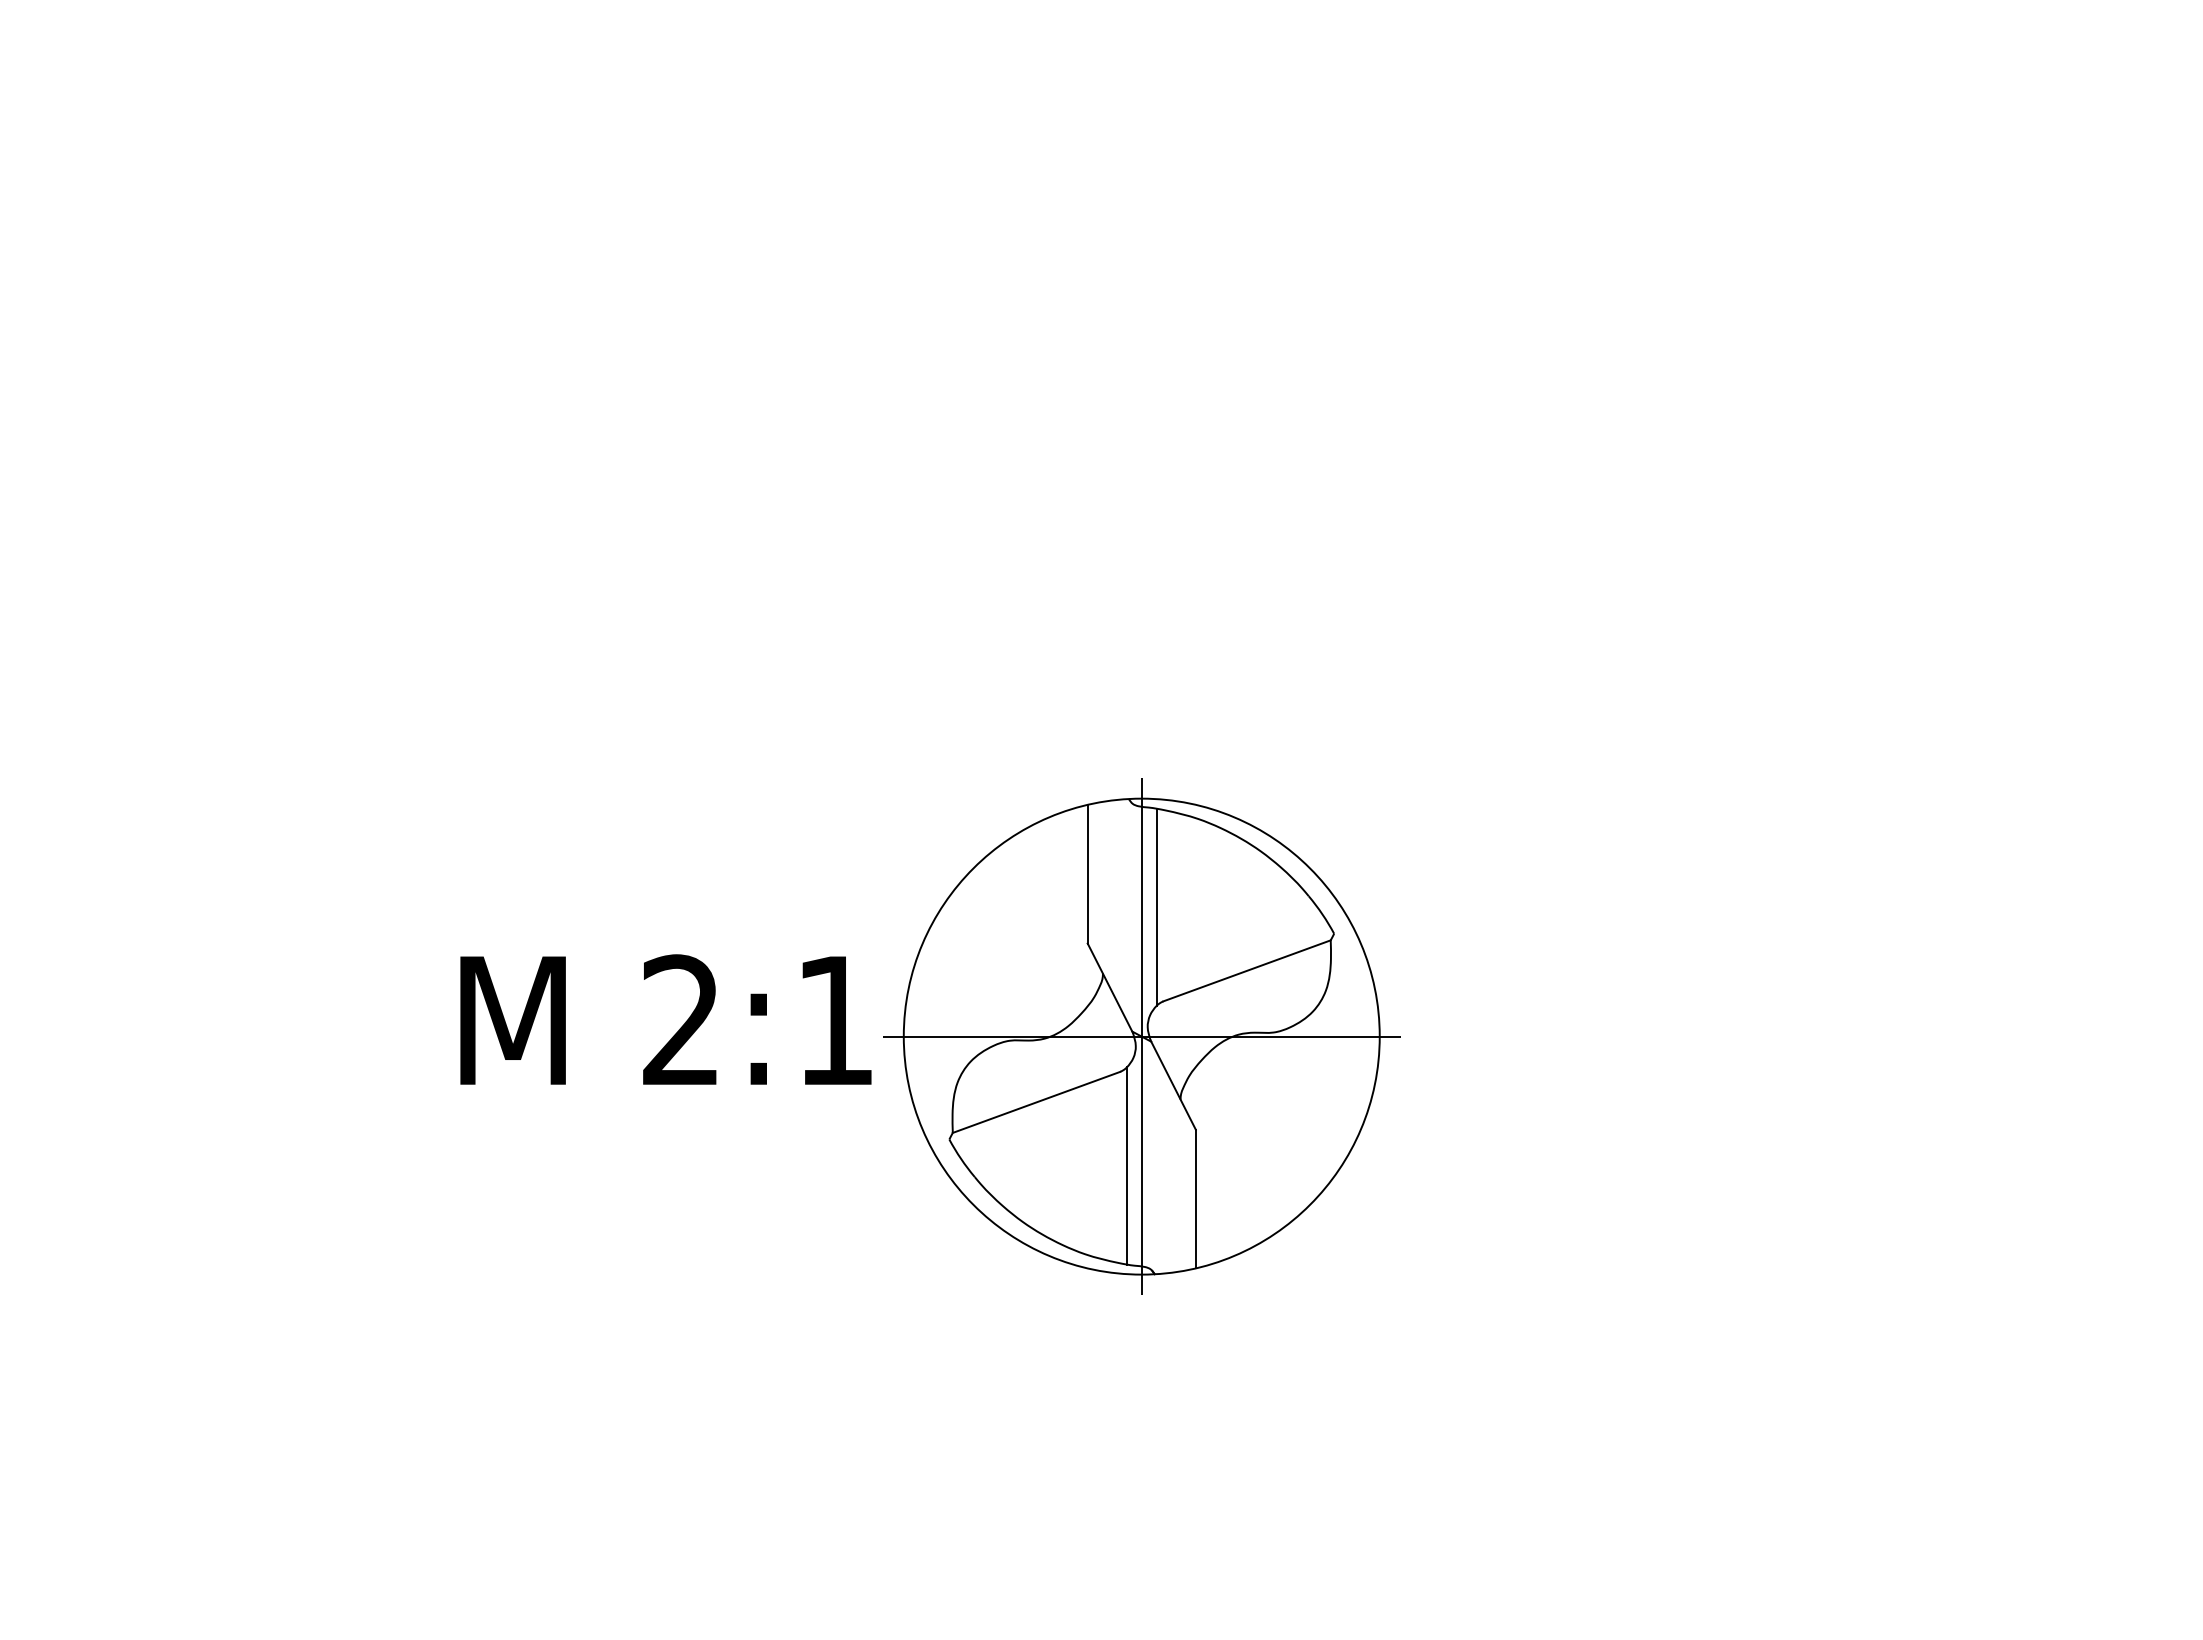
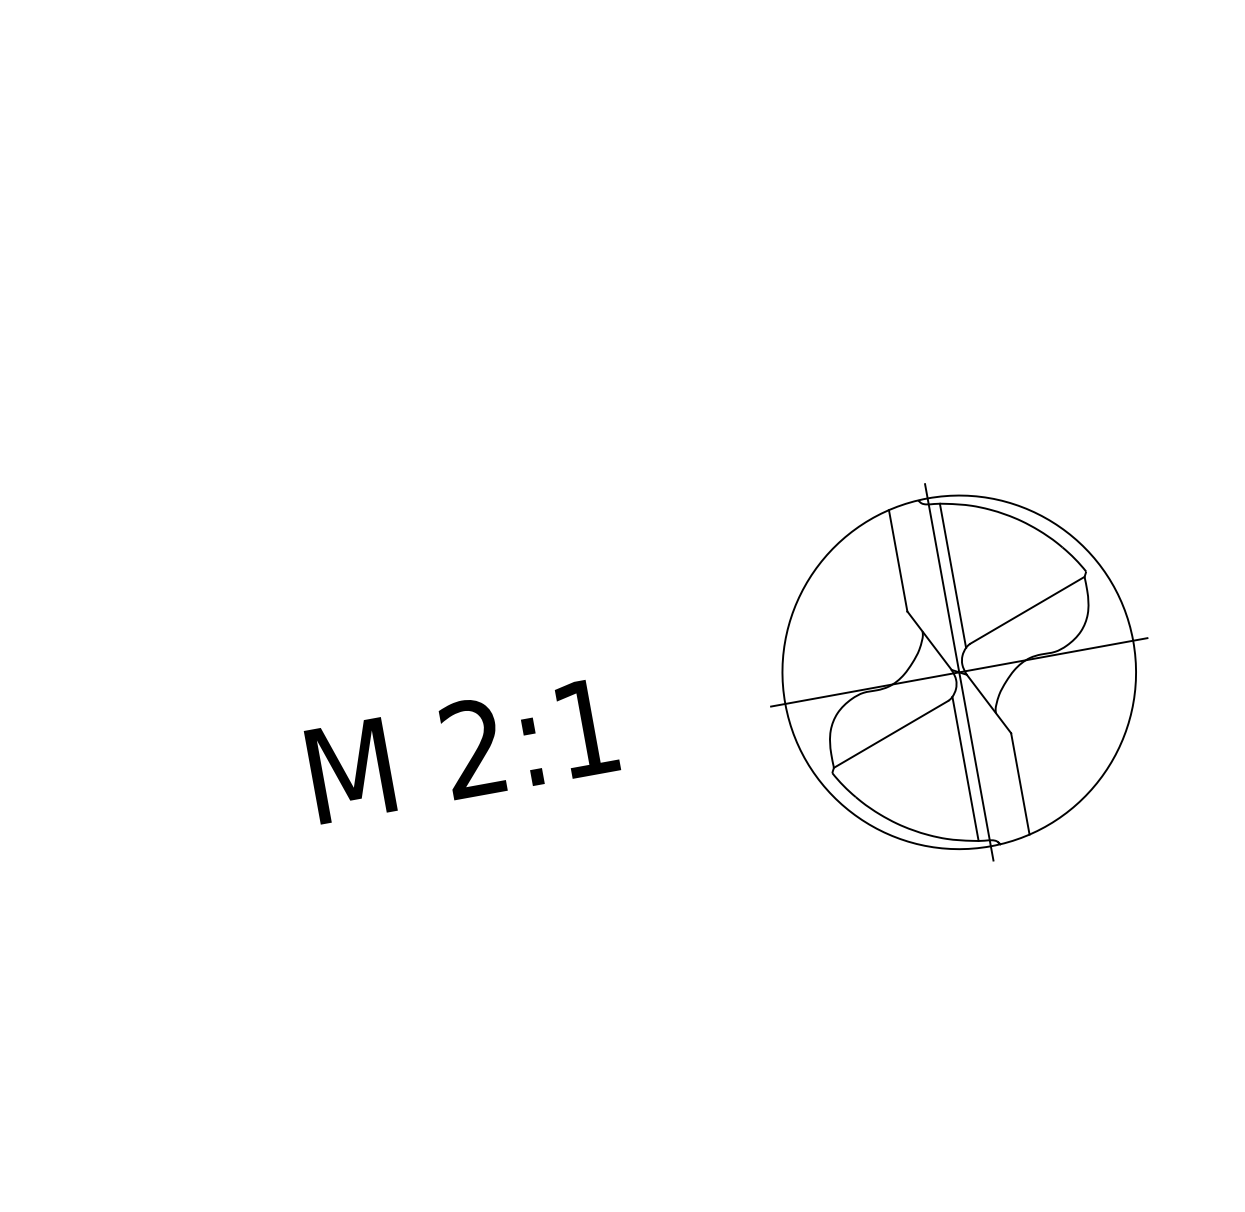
text: (665, 1019) -> (462, 749), moved

